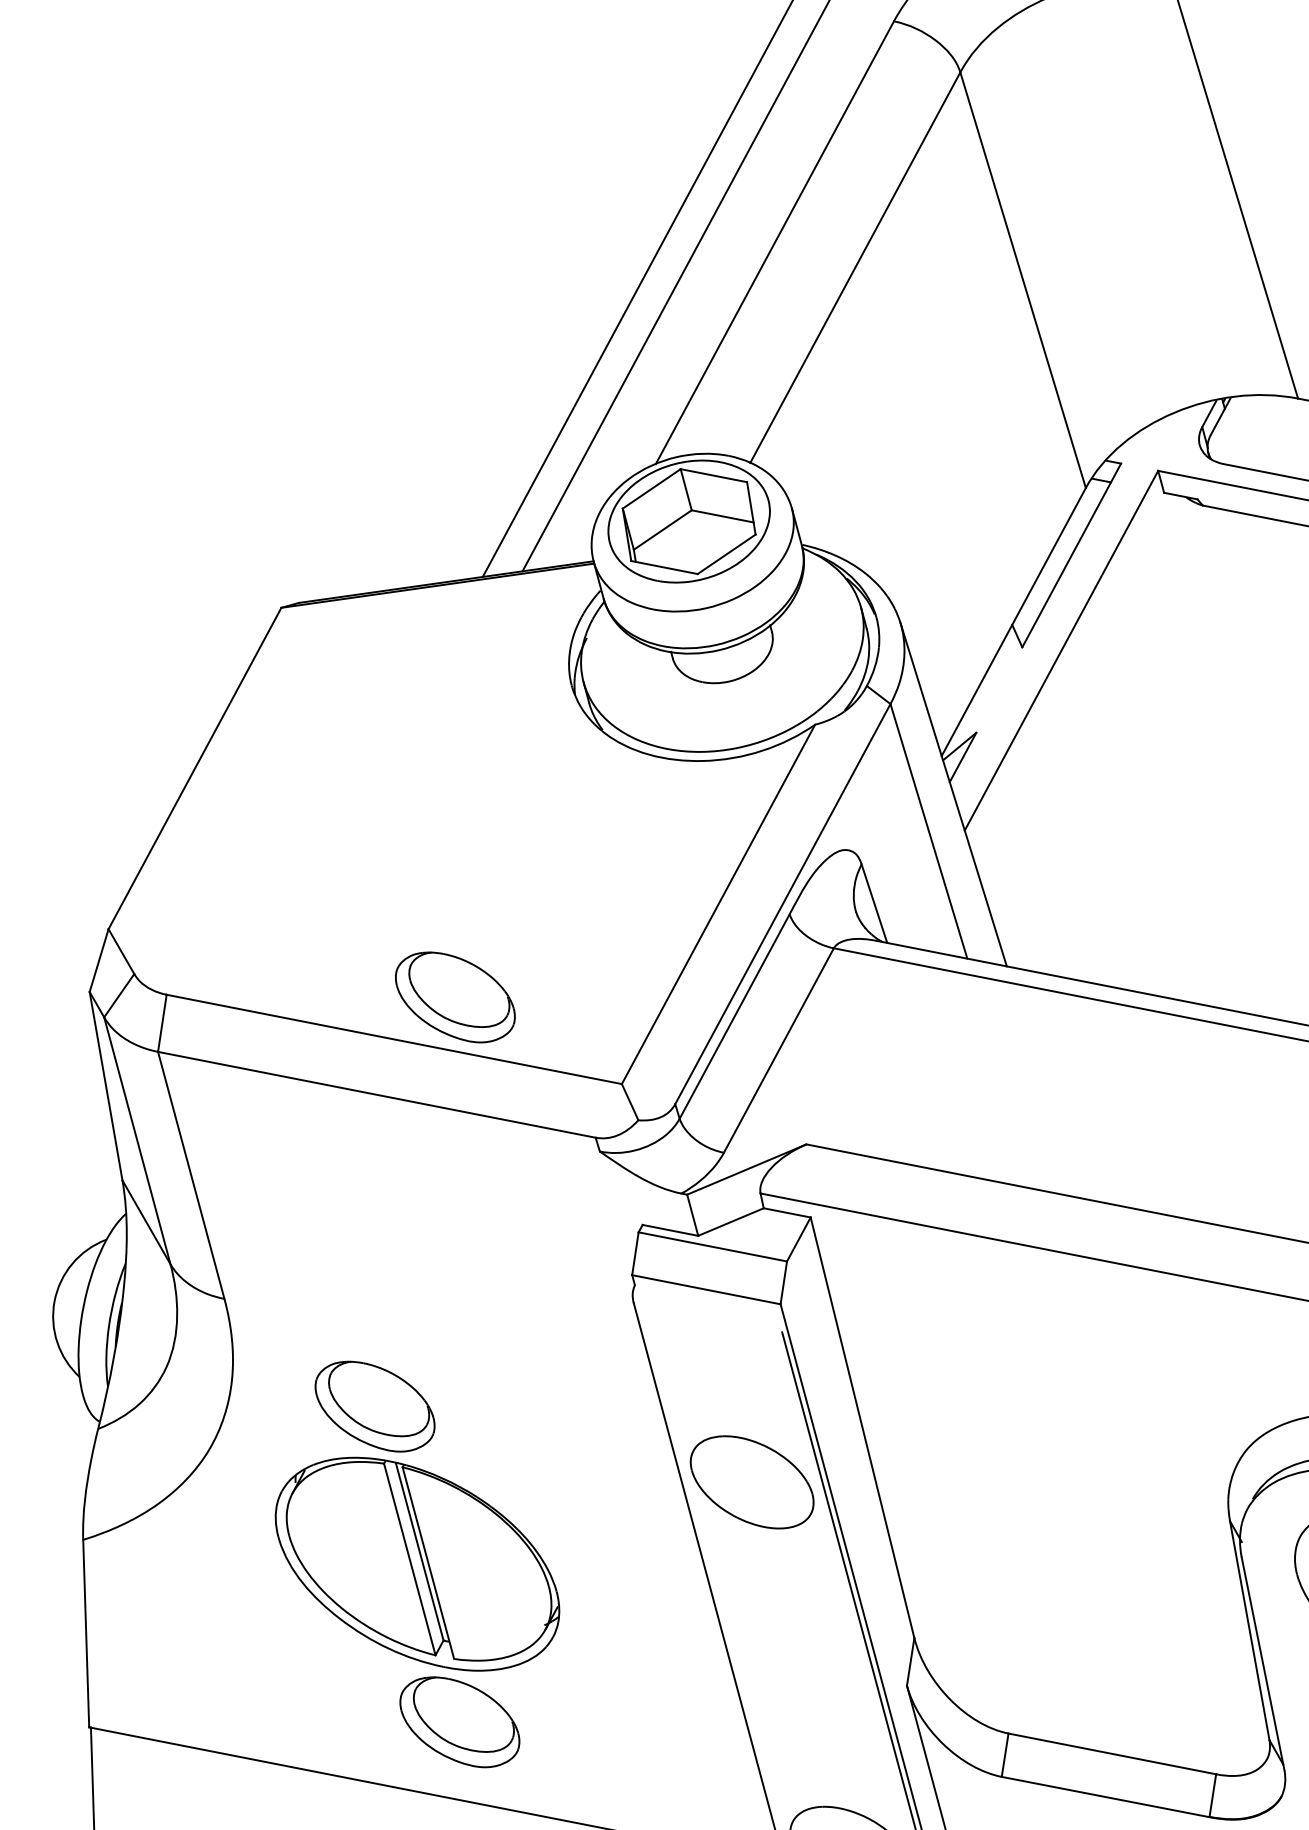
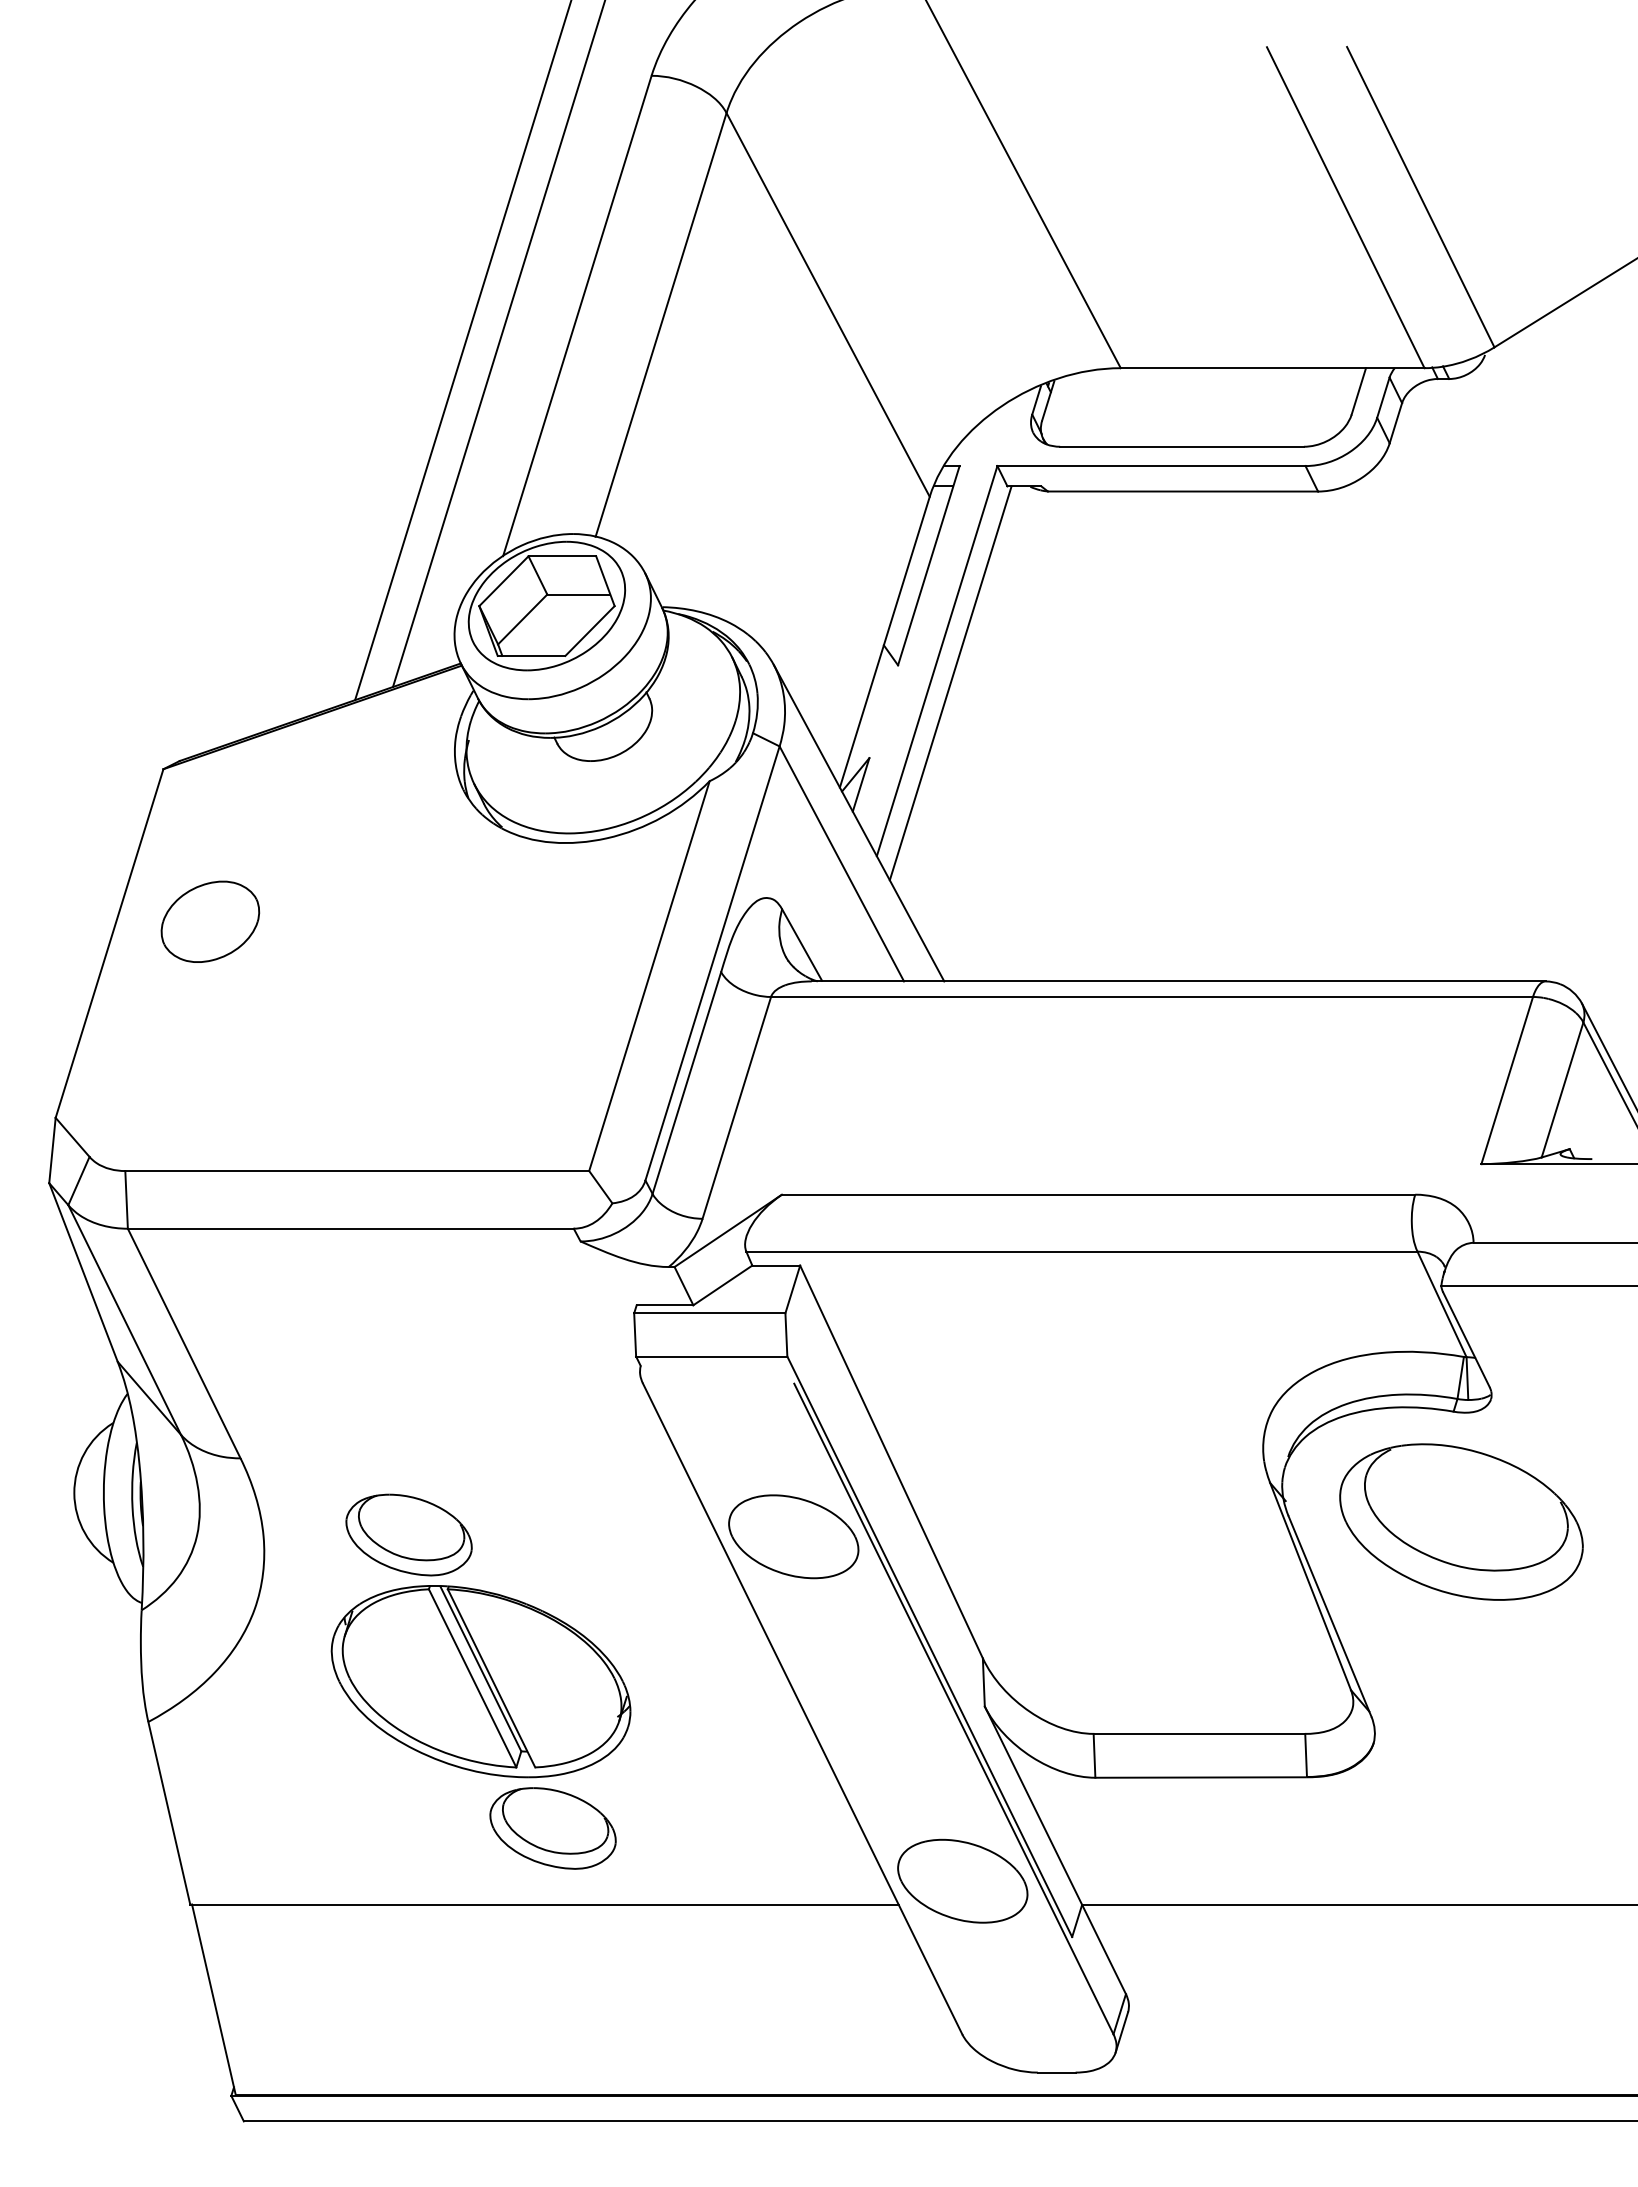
line: (1070, 675) -> (950, 683), added
part: (298, 766) -> (210, 921), added
part: (454, 996) -> (408, 1117), removed

